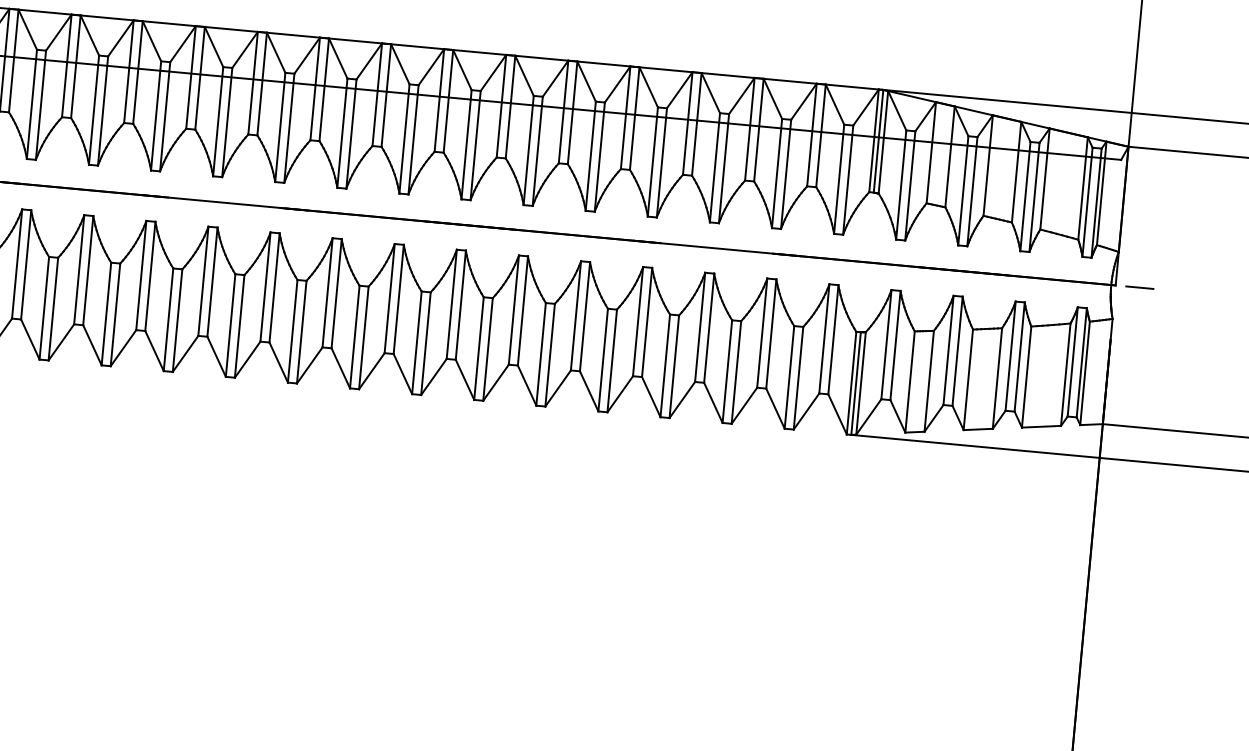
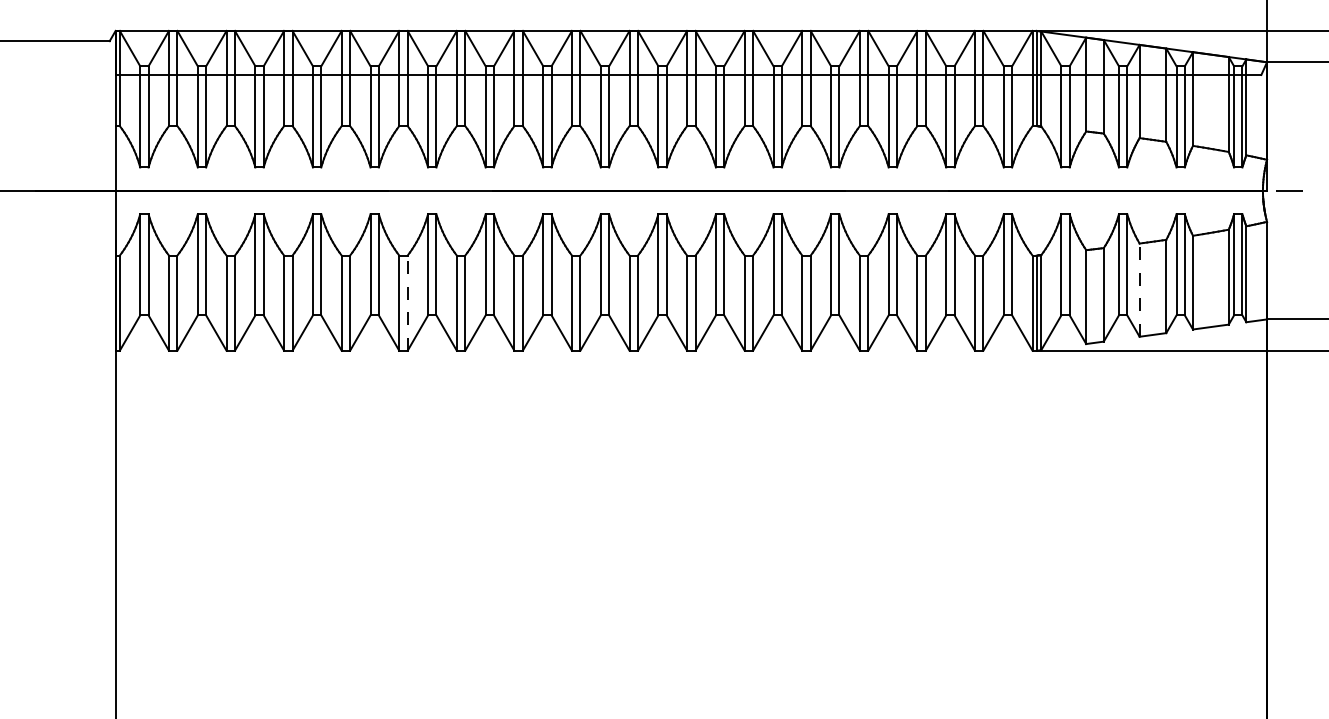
line: (177, 320) -> (407, 303), solid -> dashed
line: (968, 380) -> (1139, 290), solid -> dashed

